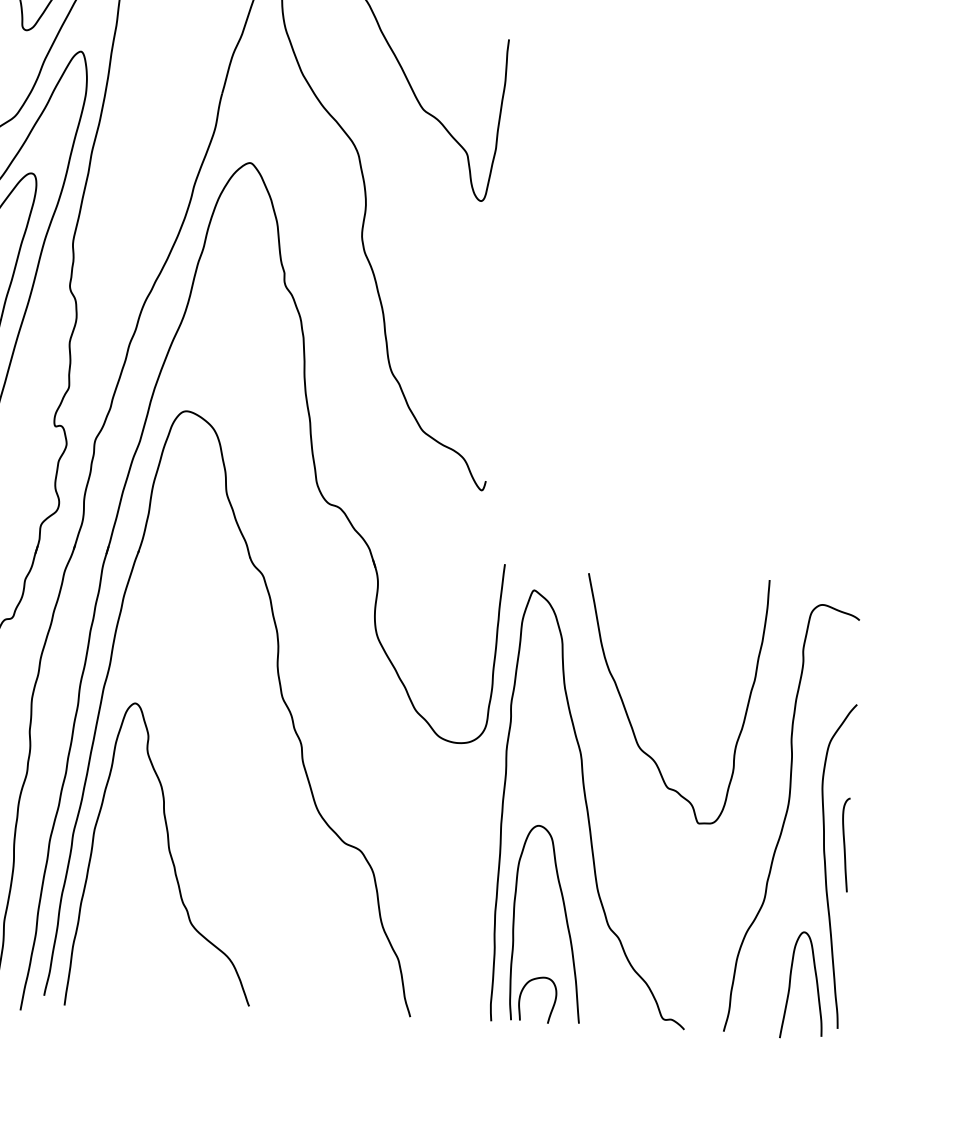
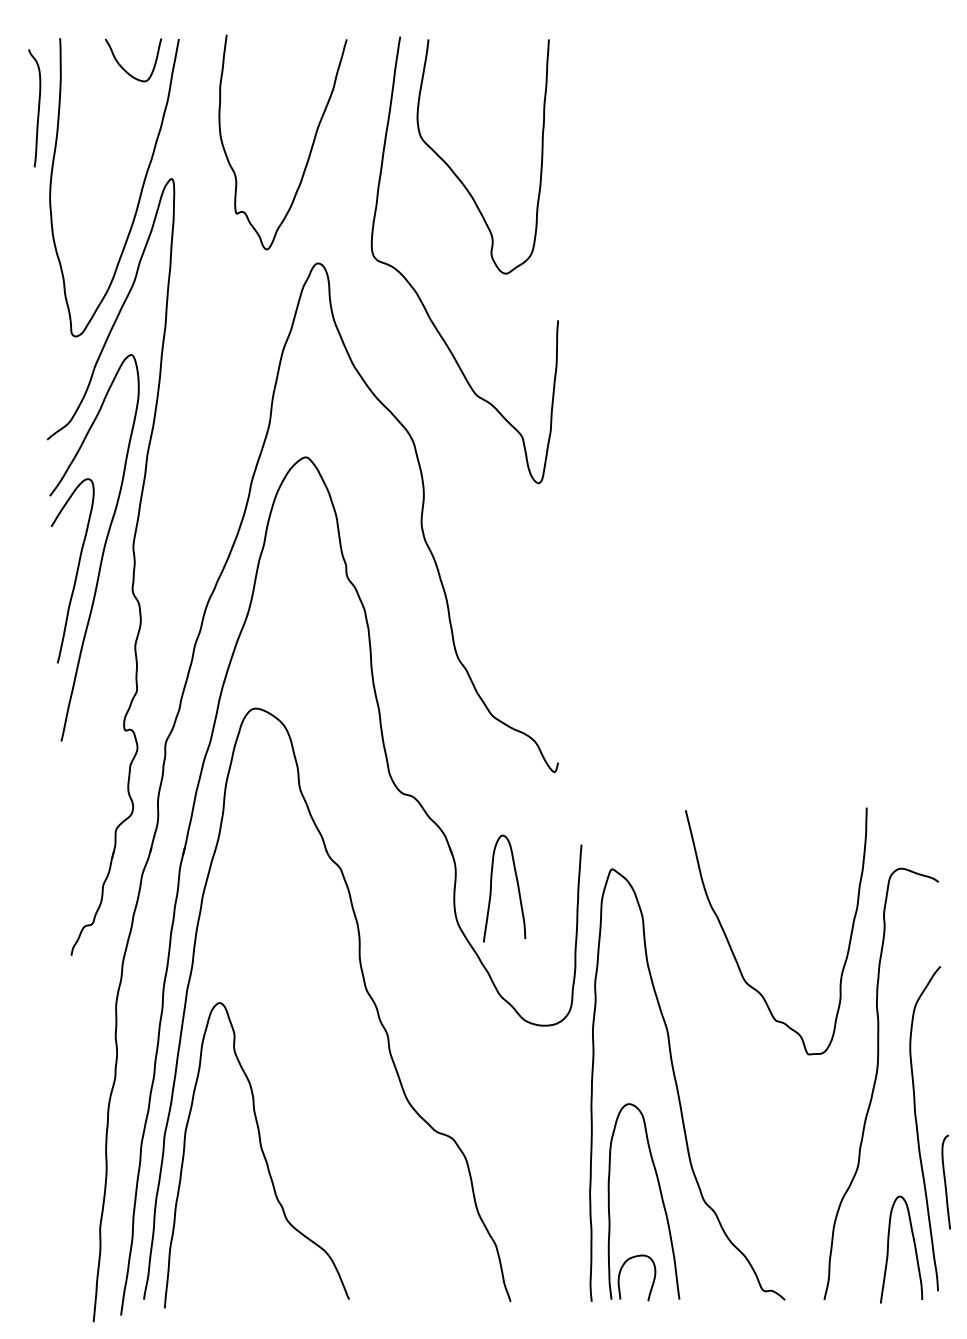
curve: (412, 603) -> (491, 888), added
curve: (629, 716) -> (733, 951), moved
curve: (844, 844) -> (945, 1181), moved

